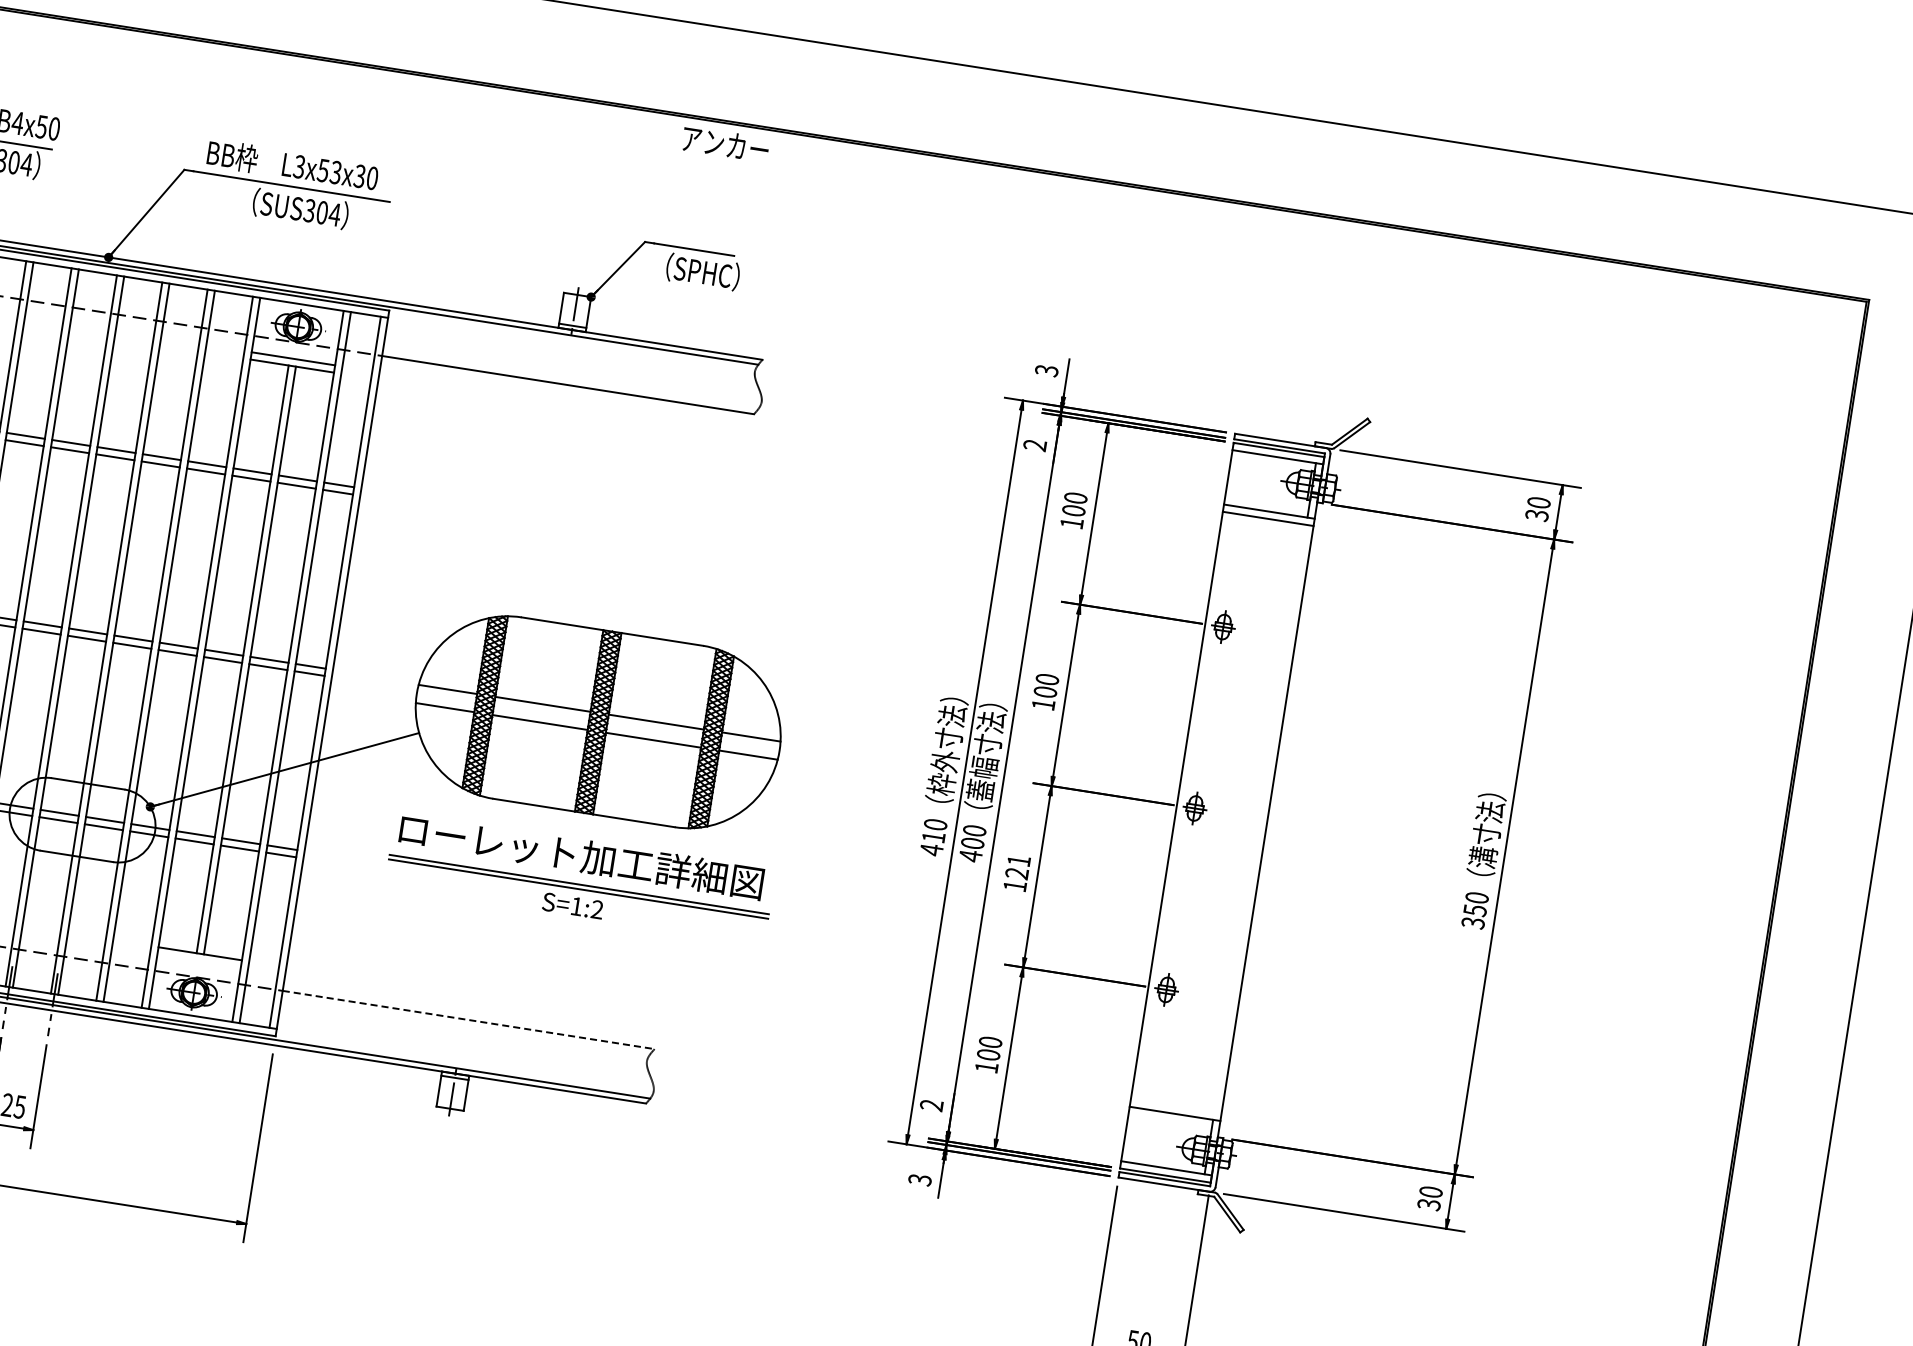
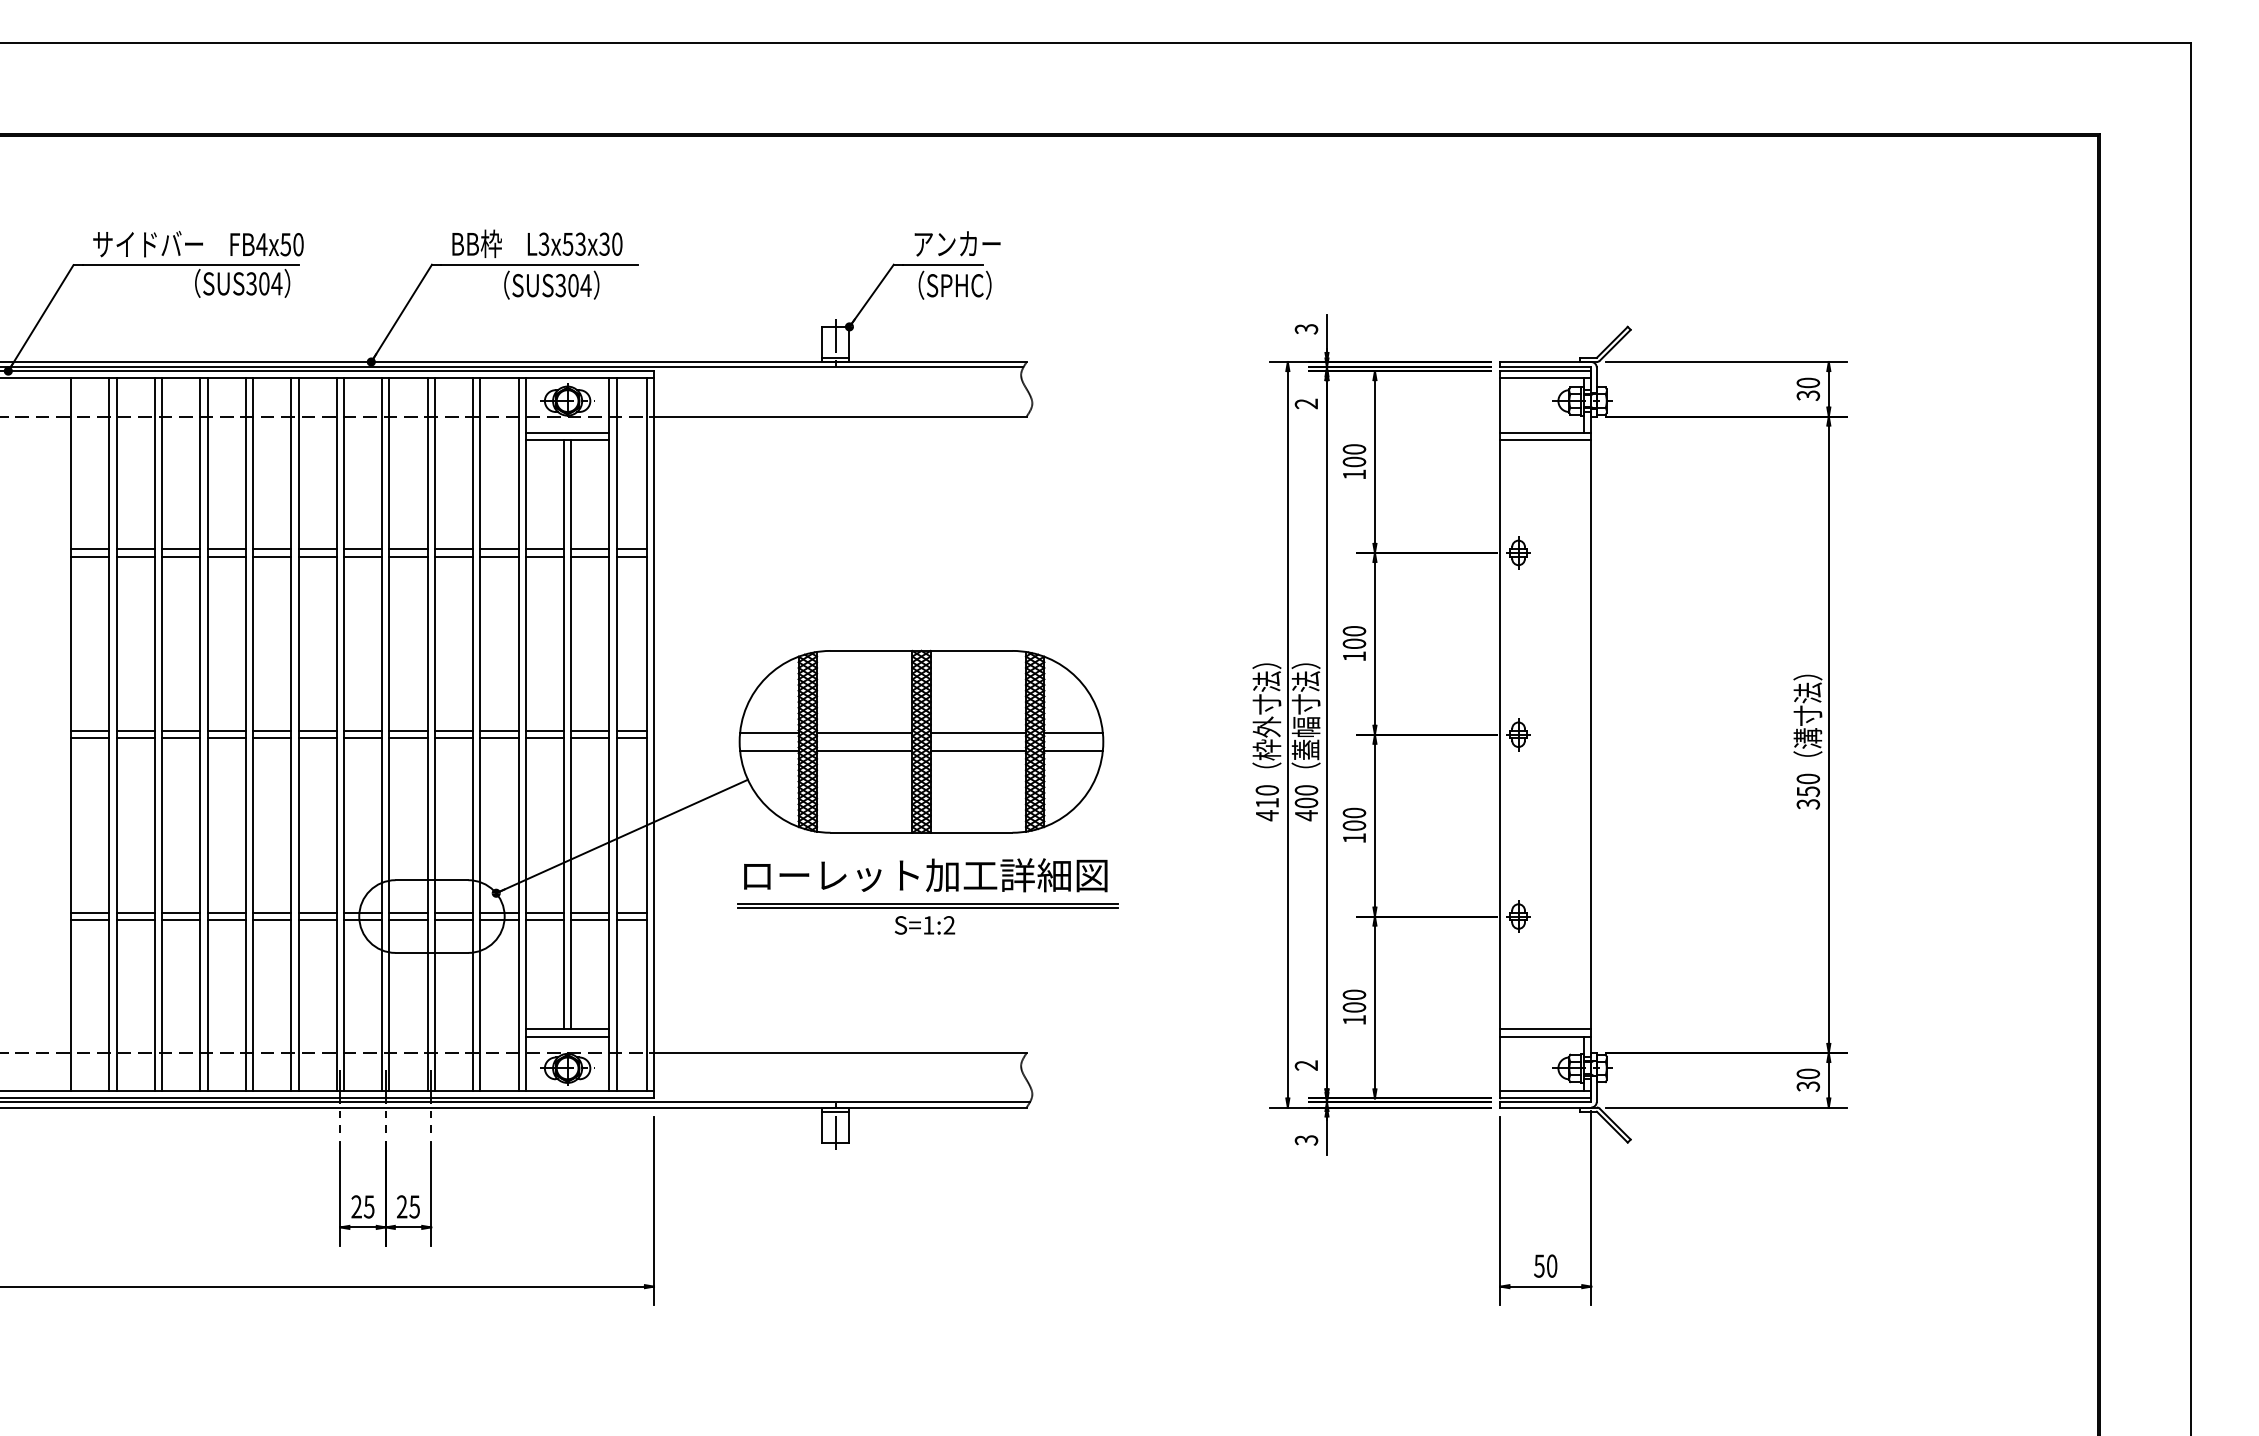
text: (725, 143) -> (957, 243), moved
text: (1018, 866) -> (1354, 818), 121 -> 100
line: (199, 960) -> (567, 1036), added
line: (468, 1019) -> (840, 1052), dashed -> solid
line: (1175, 1106) -> (1545, 1029), added

